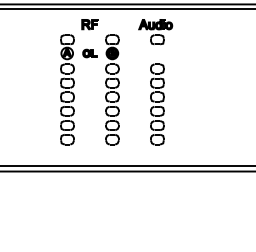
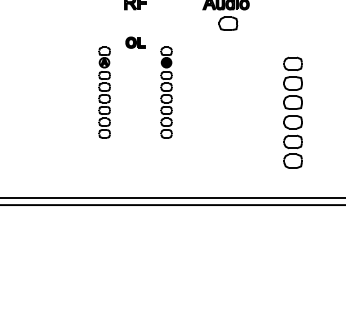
part: (67, 89) -> (104, 92), size x0.6
part: (112, 89) -> (166, 92), size x0.6
part: (157, 104) -> (293, 112), moved

